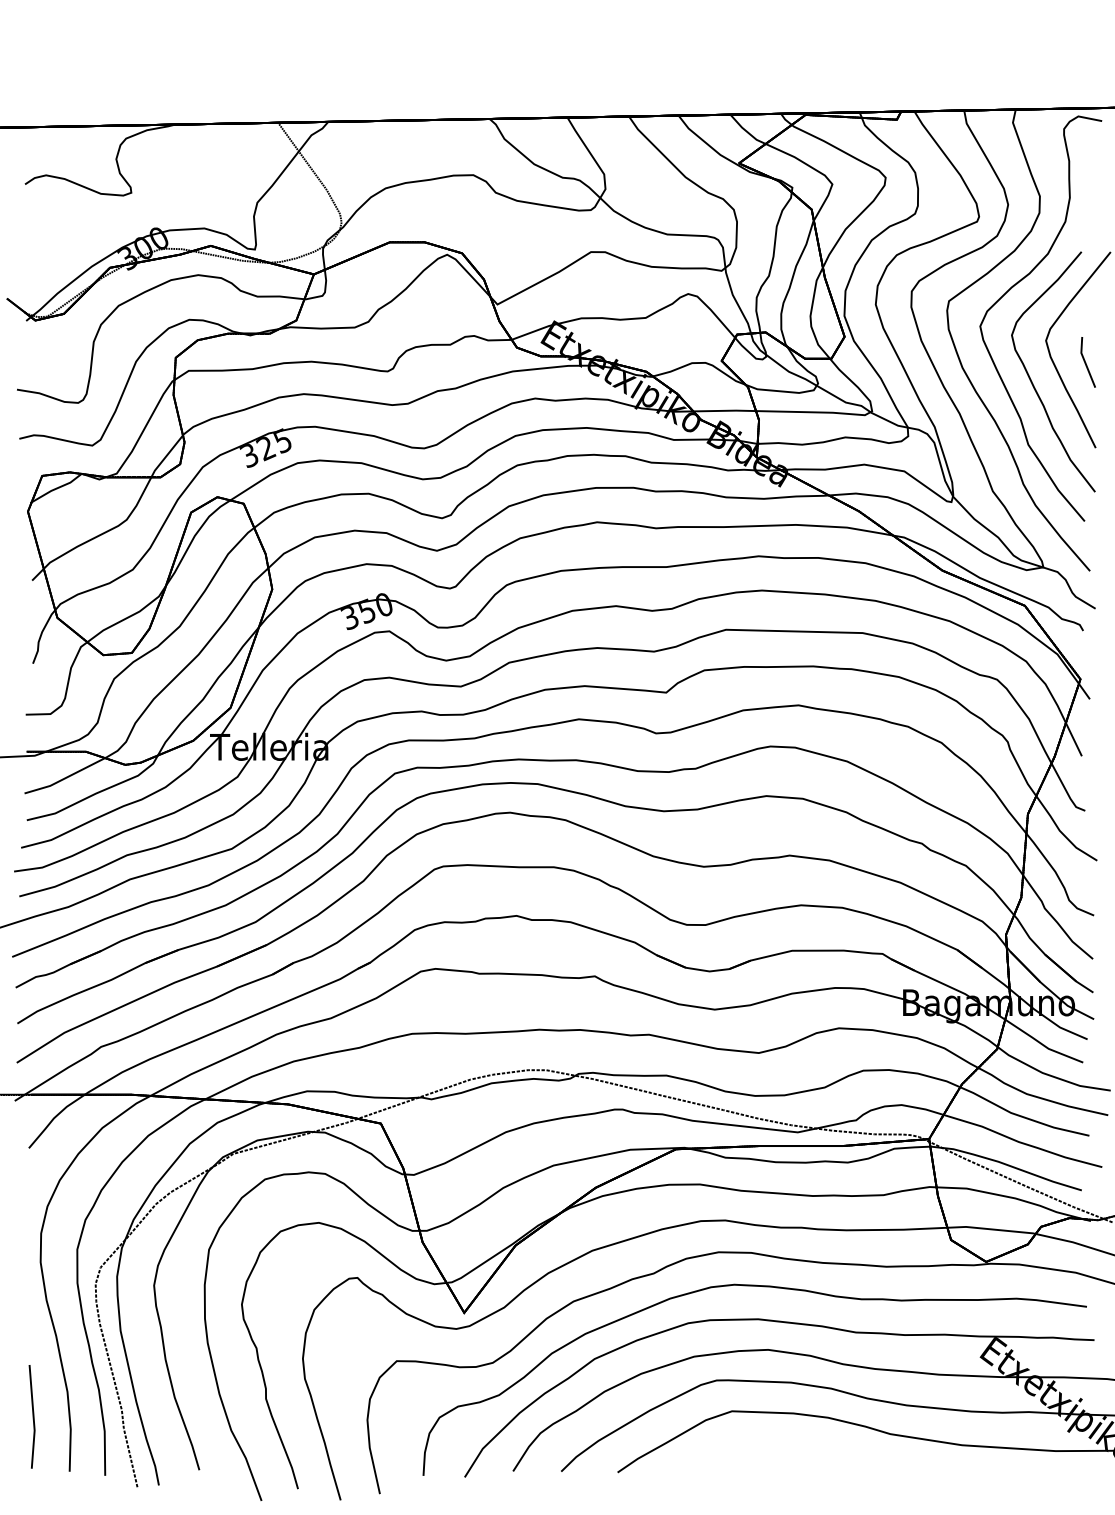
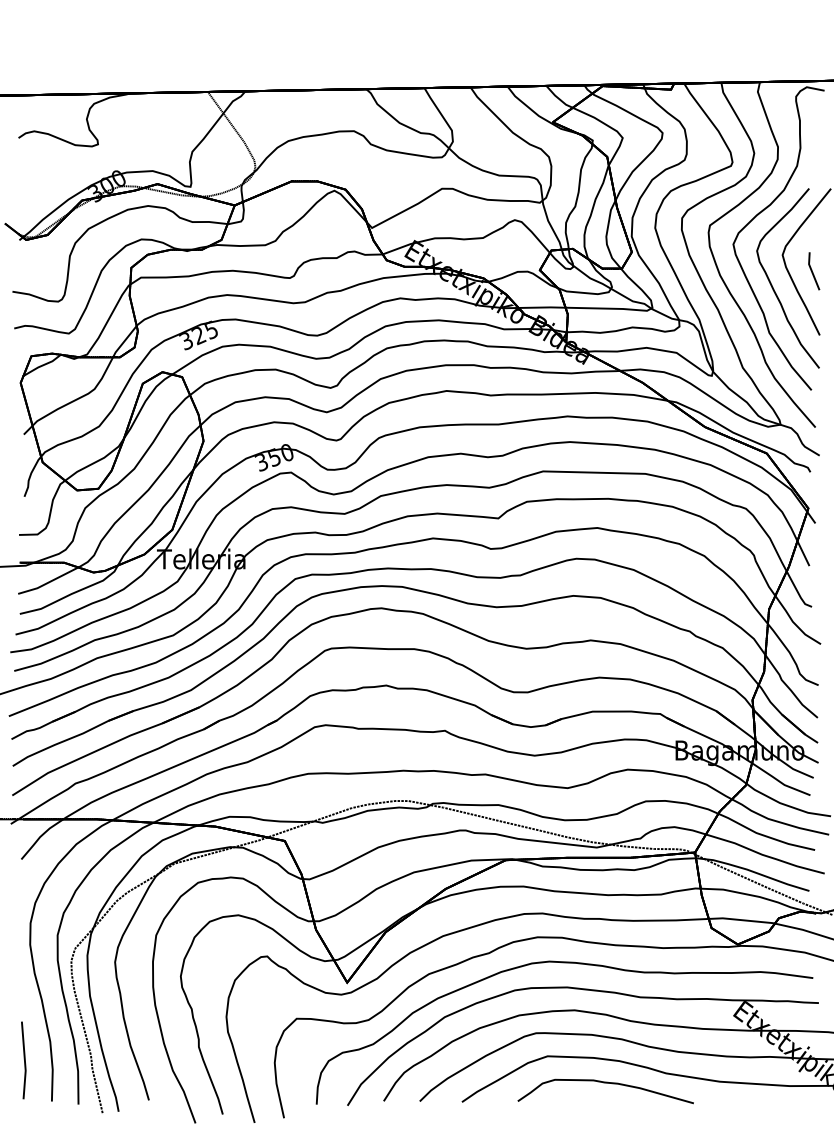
part: (809, 1447) -> (605, 1083), added

